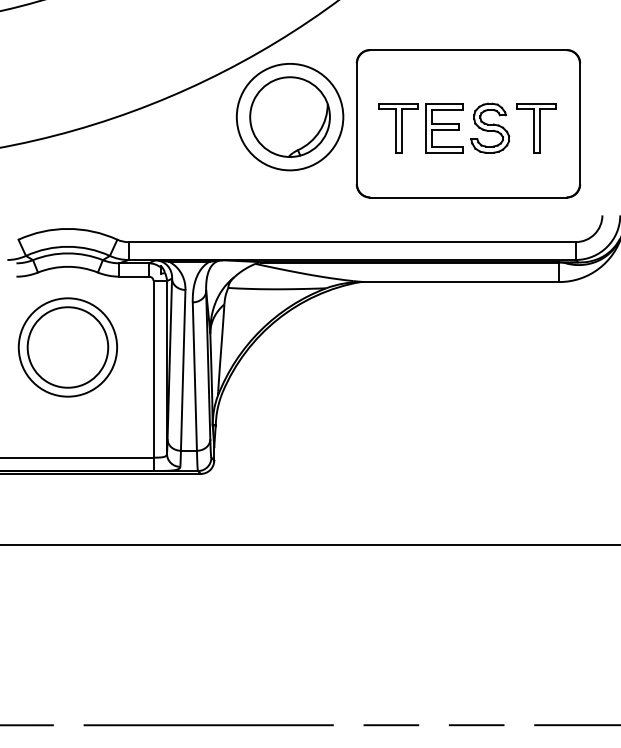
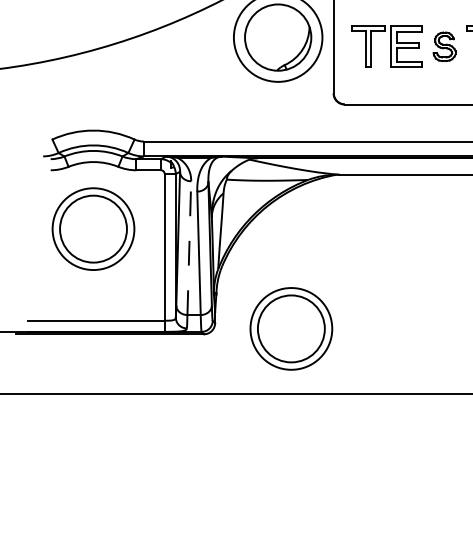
part: (490, 127) -> (444, 46), size x0.7
line: (183, 369) -> (189, 247), solid -> dashed
part: (305, 467) -> (290, 328), added

